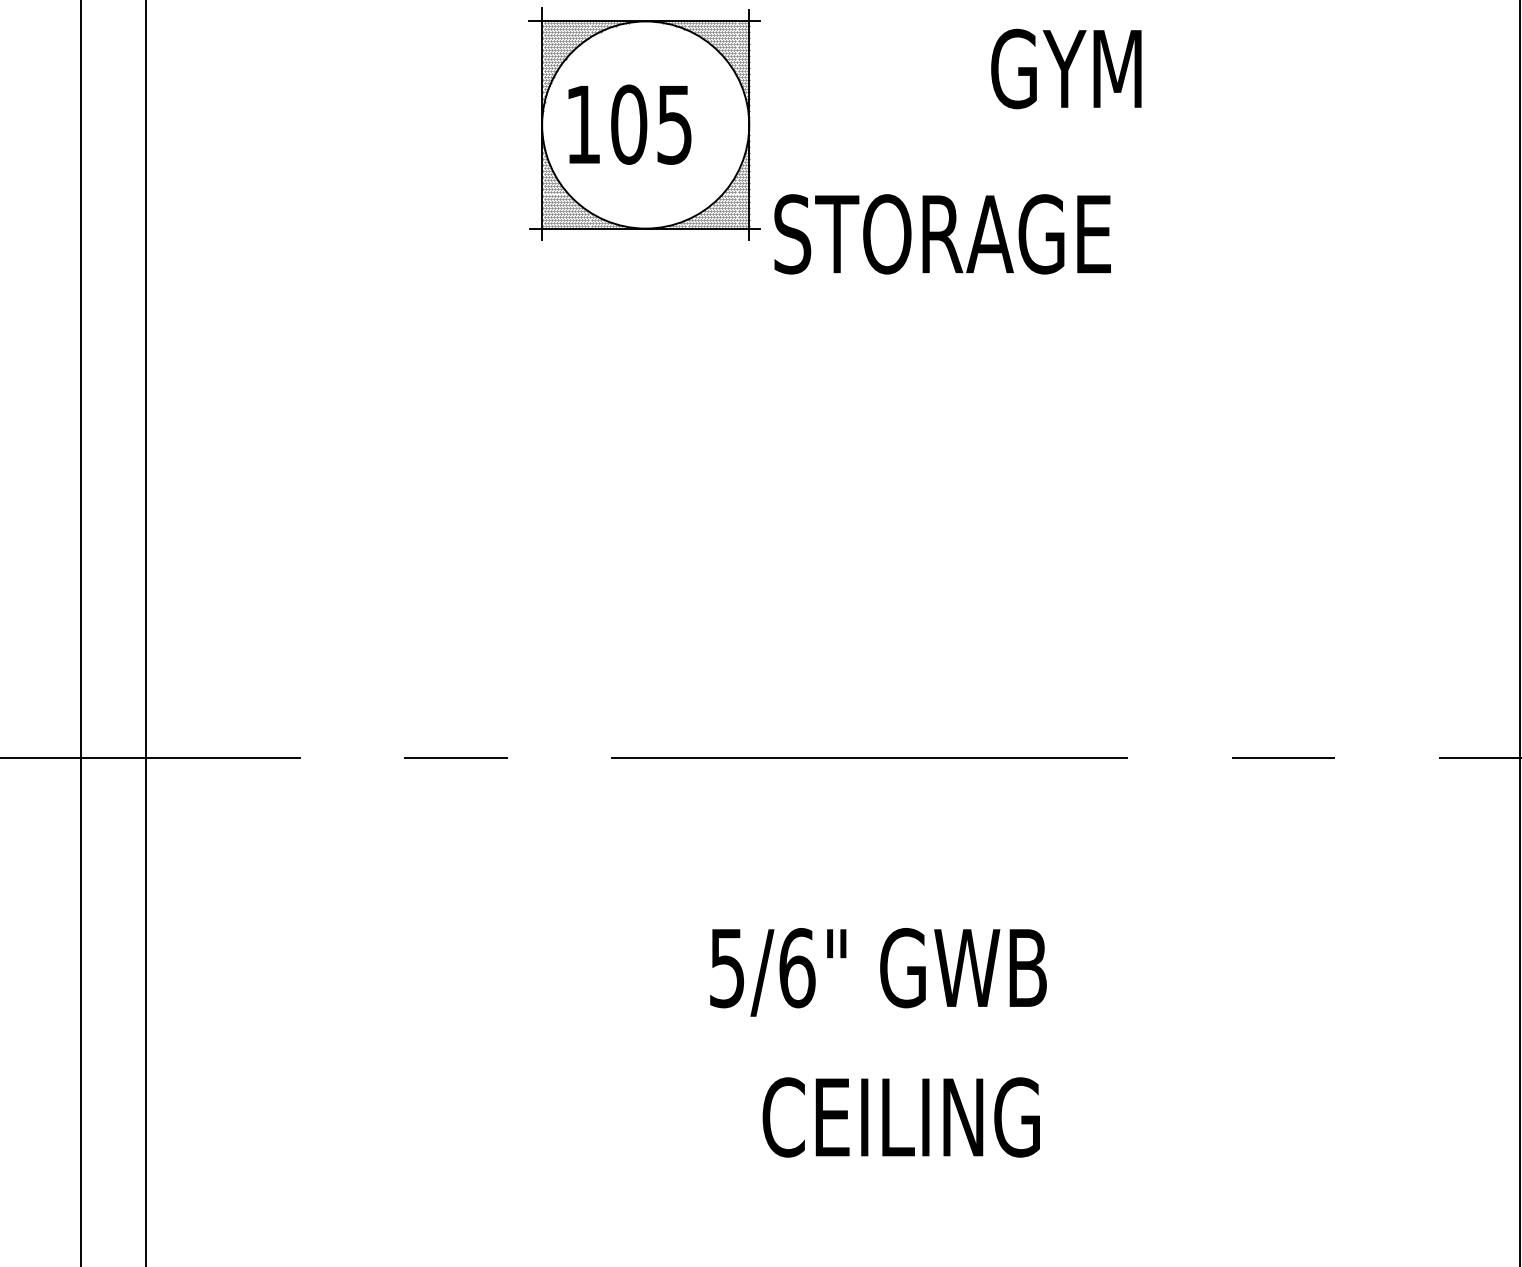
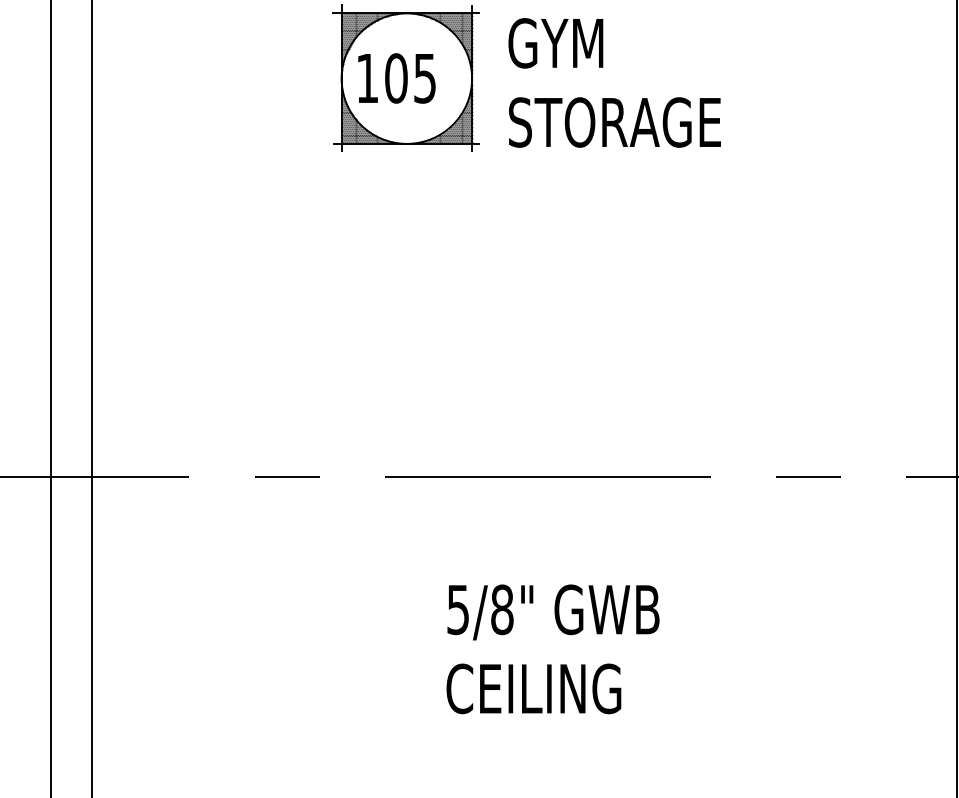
text: (1065, 69) -> (555, 43), moved
text: (941, 234) -> (614, 122), moved
text: (797, 967) -> (502, 609), 5/6" -> 5/8"
text: (900, 1116) -> (533, 688), moved

